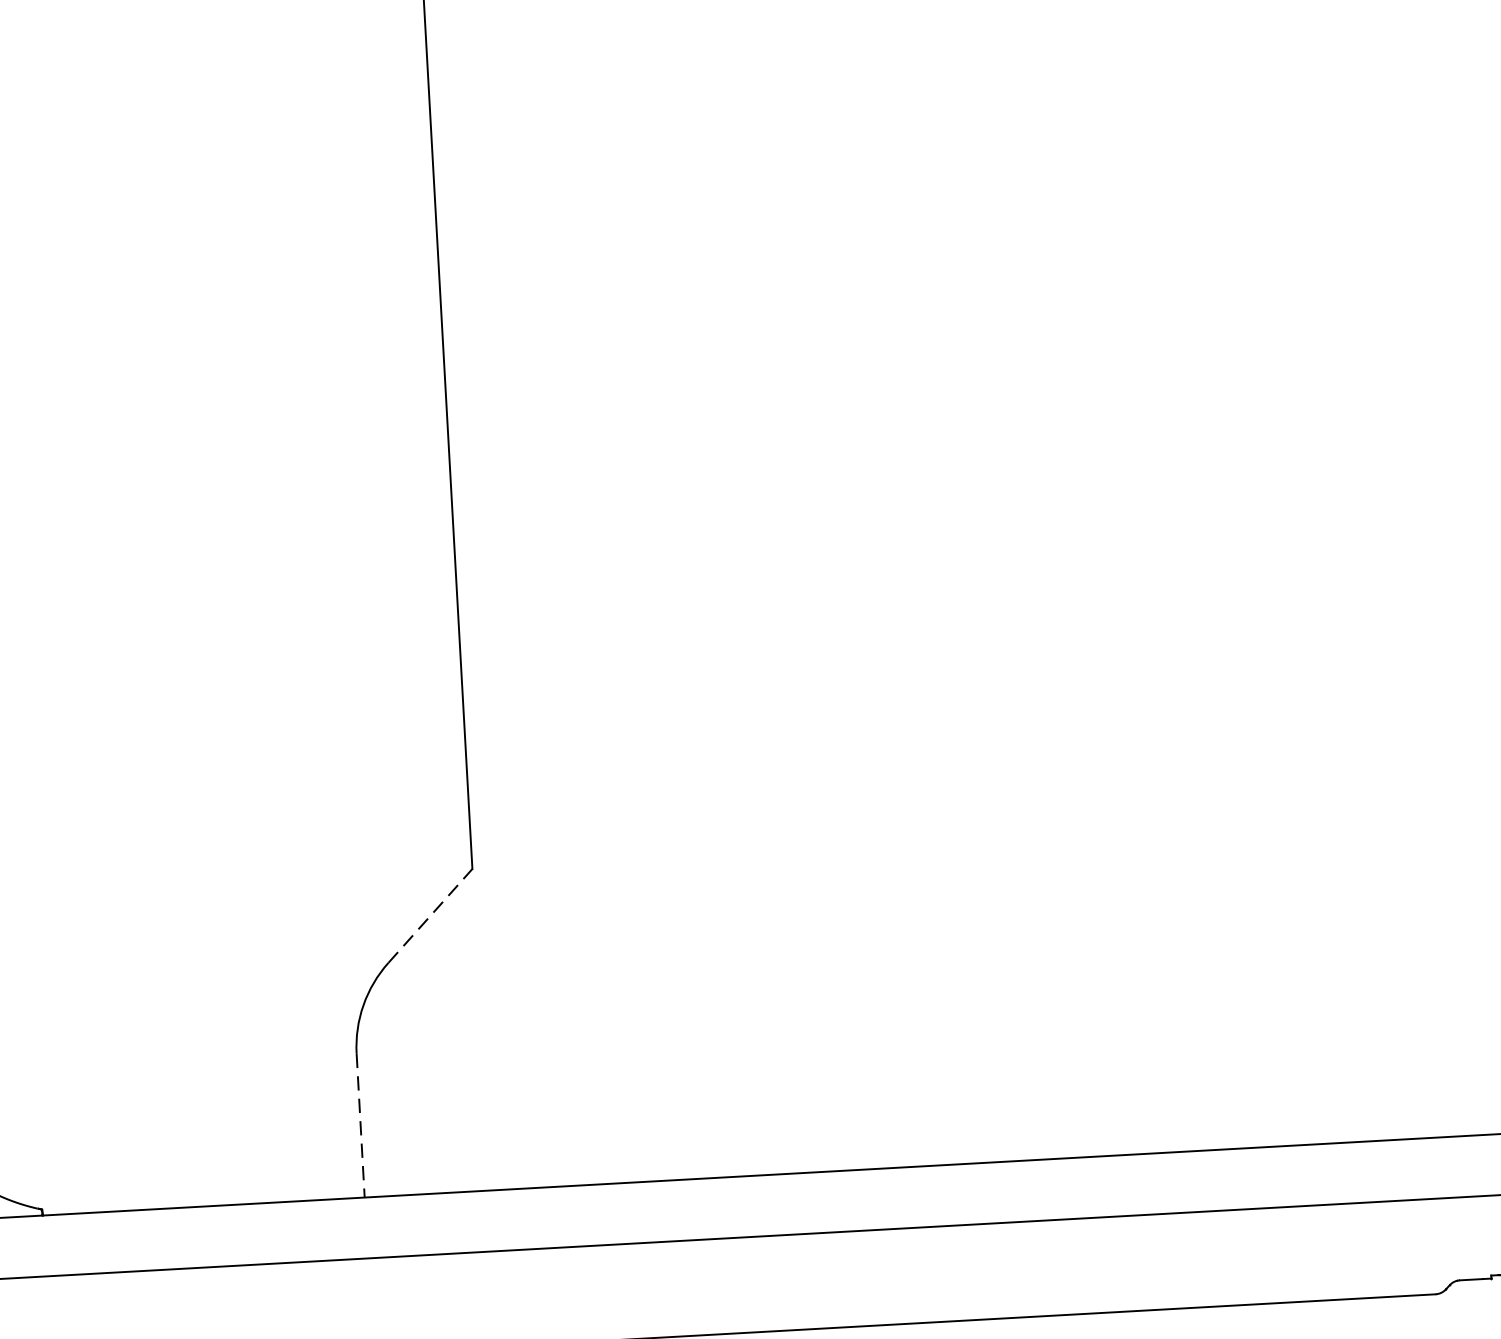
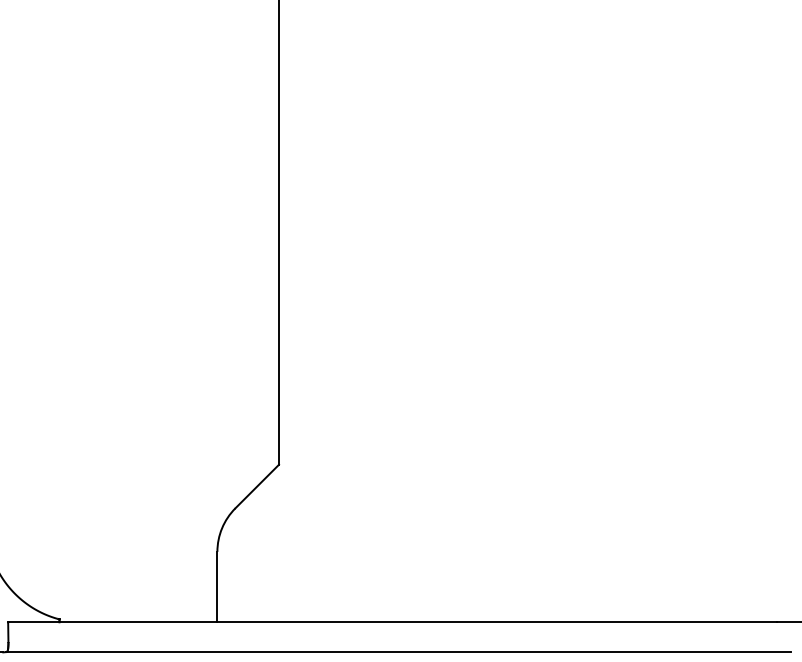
line: (431, 915) -> (257, 486), dashed -> solid
line: (360, 1126) -> (217, 587), dashed -> solid

